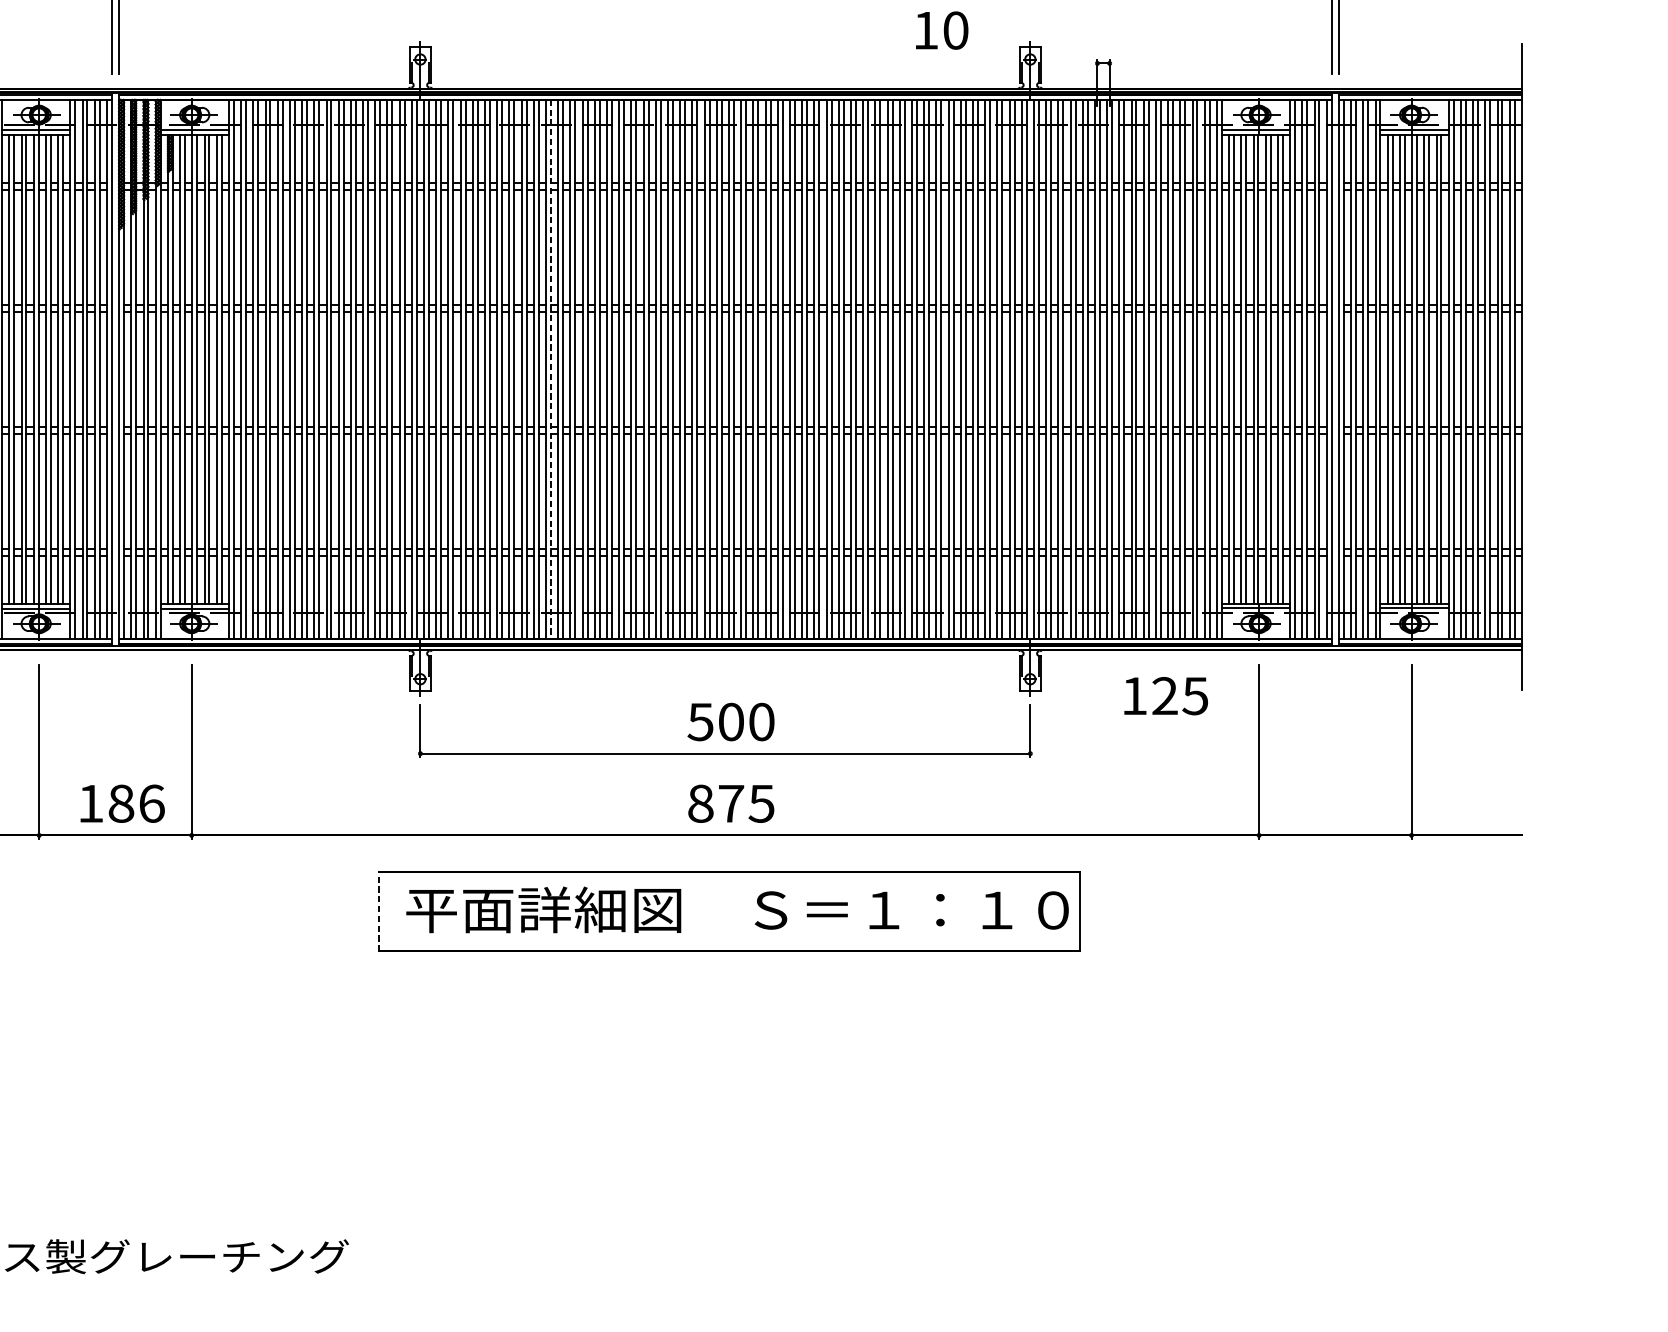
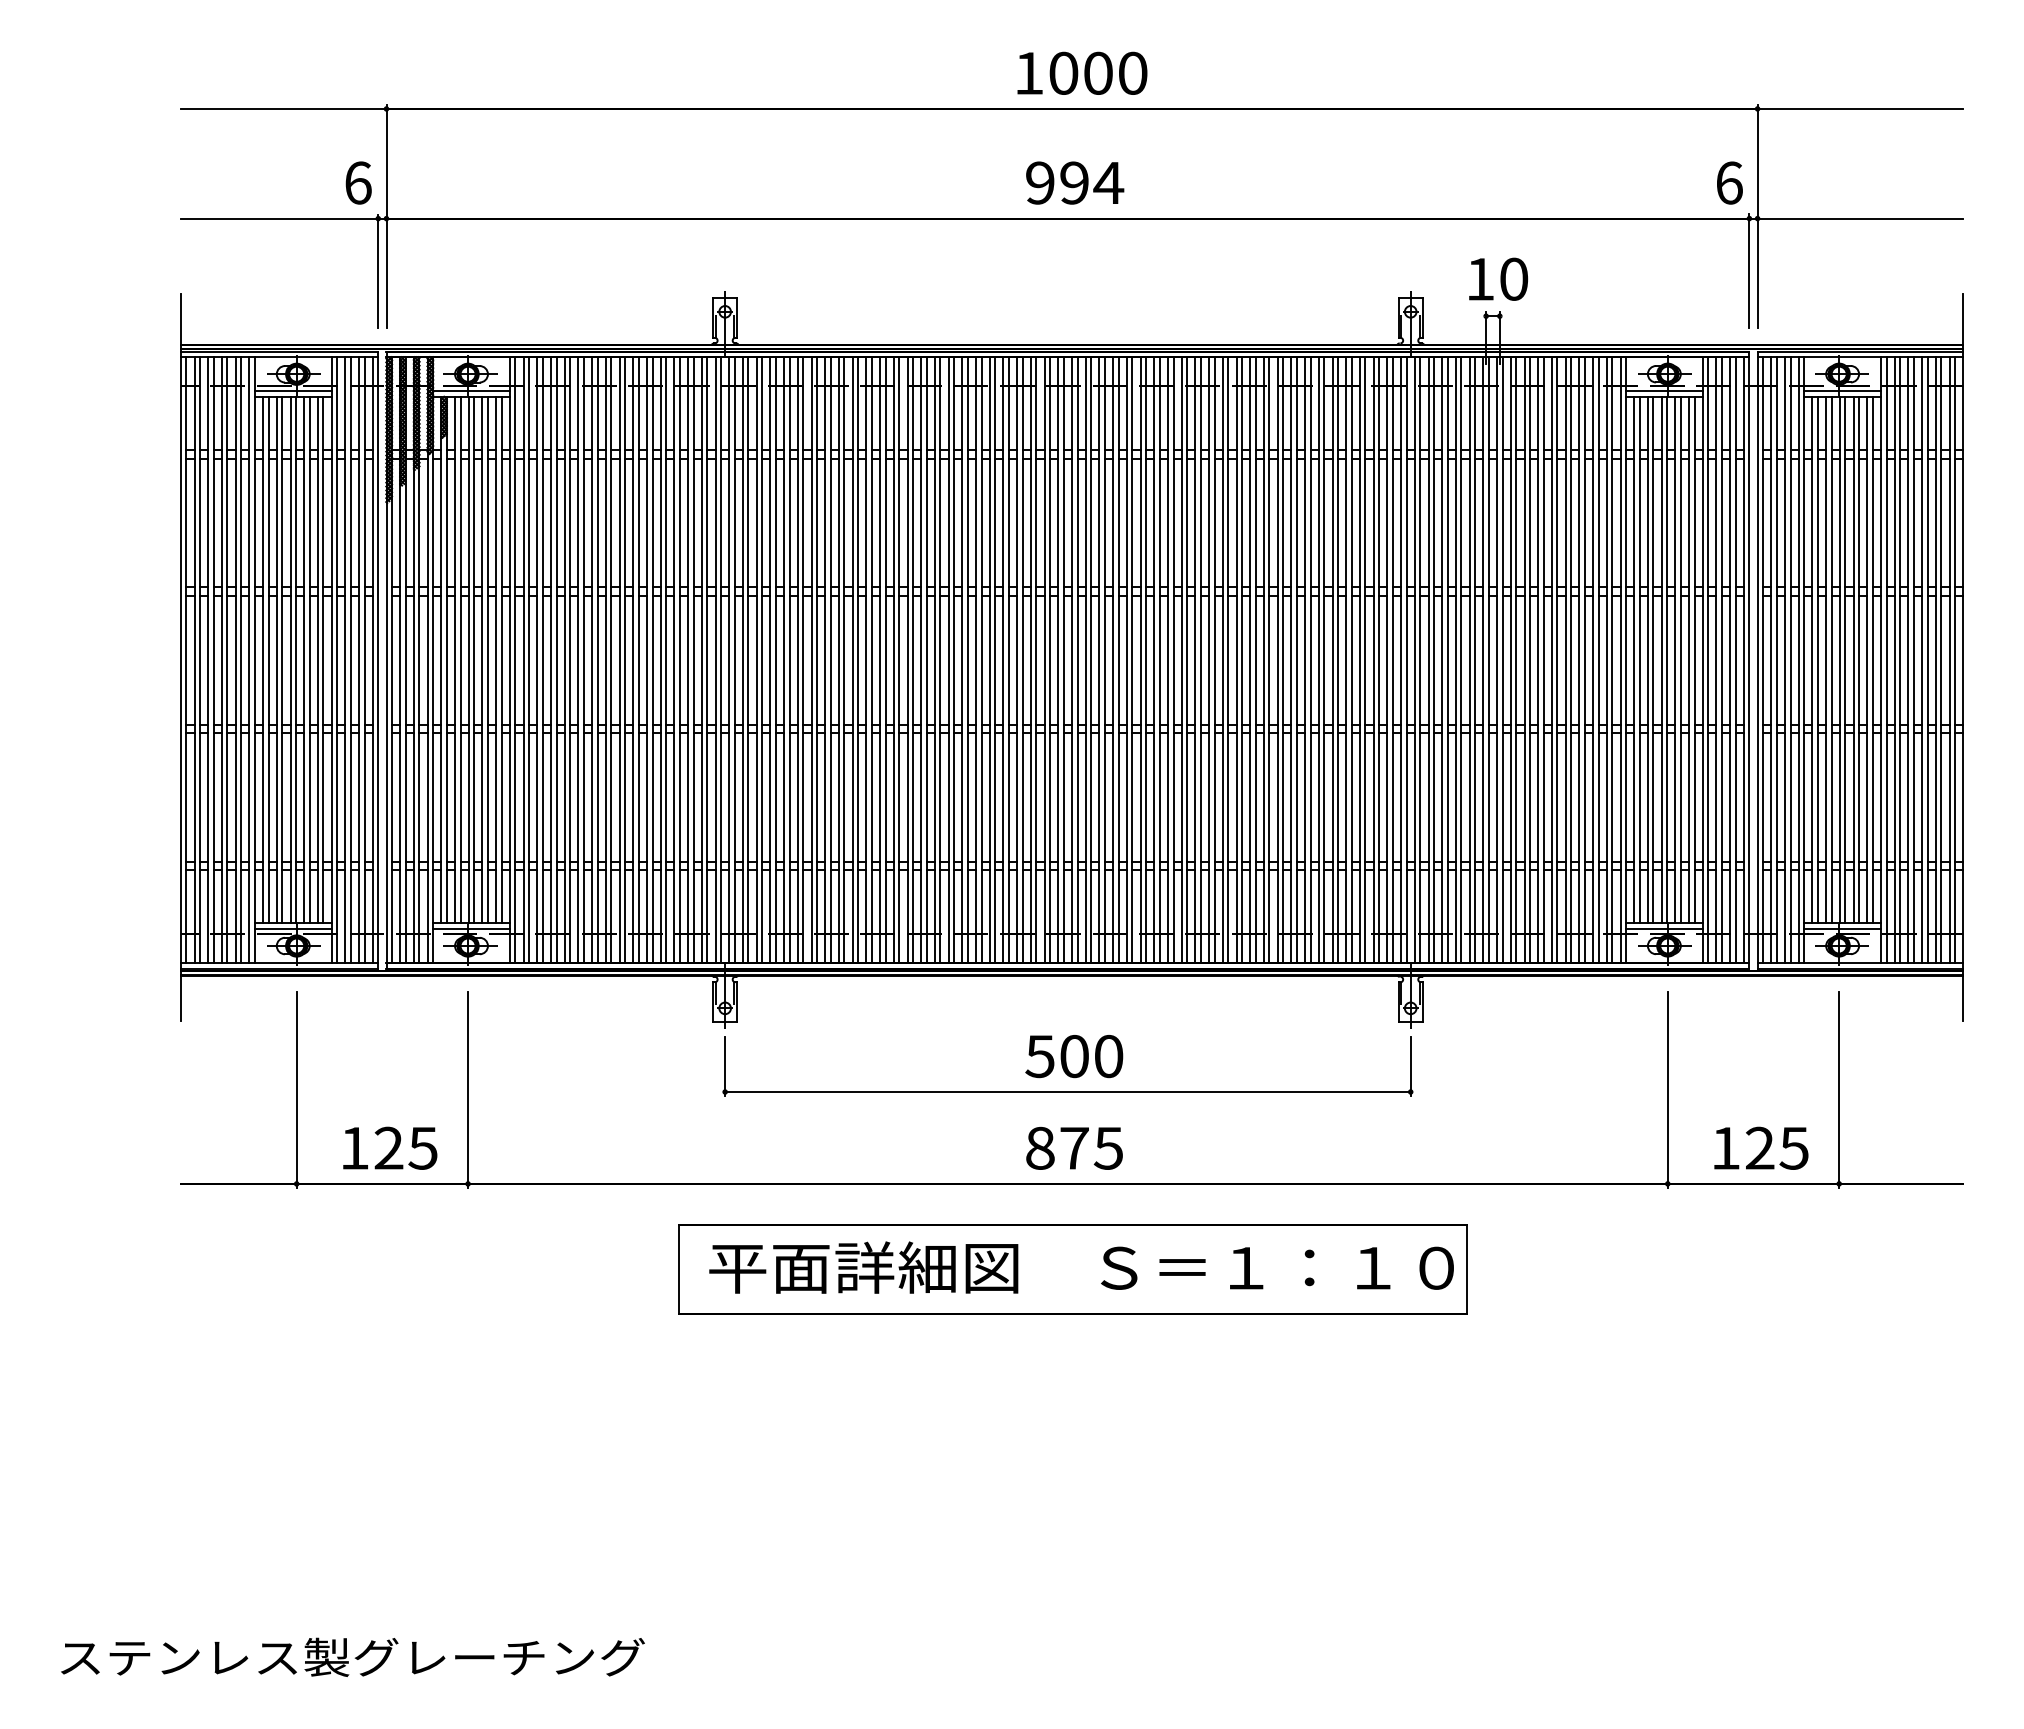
text: (942, 29) -> (1498, 278), moved
line: (550, 369) -> (871, 660), dashed -> solid
text: (1166, 695) -> (1761, 1147), moved
text: (136, 803) -> (405, 1147), 186 -> 125
line: (378, 911) -> (678, 1269), dashed -> solid

